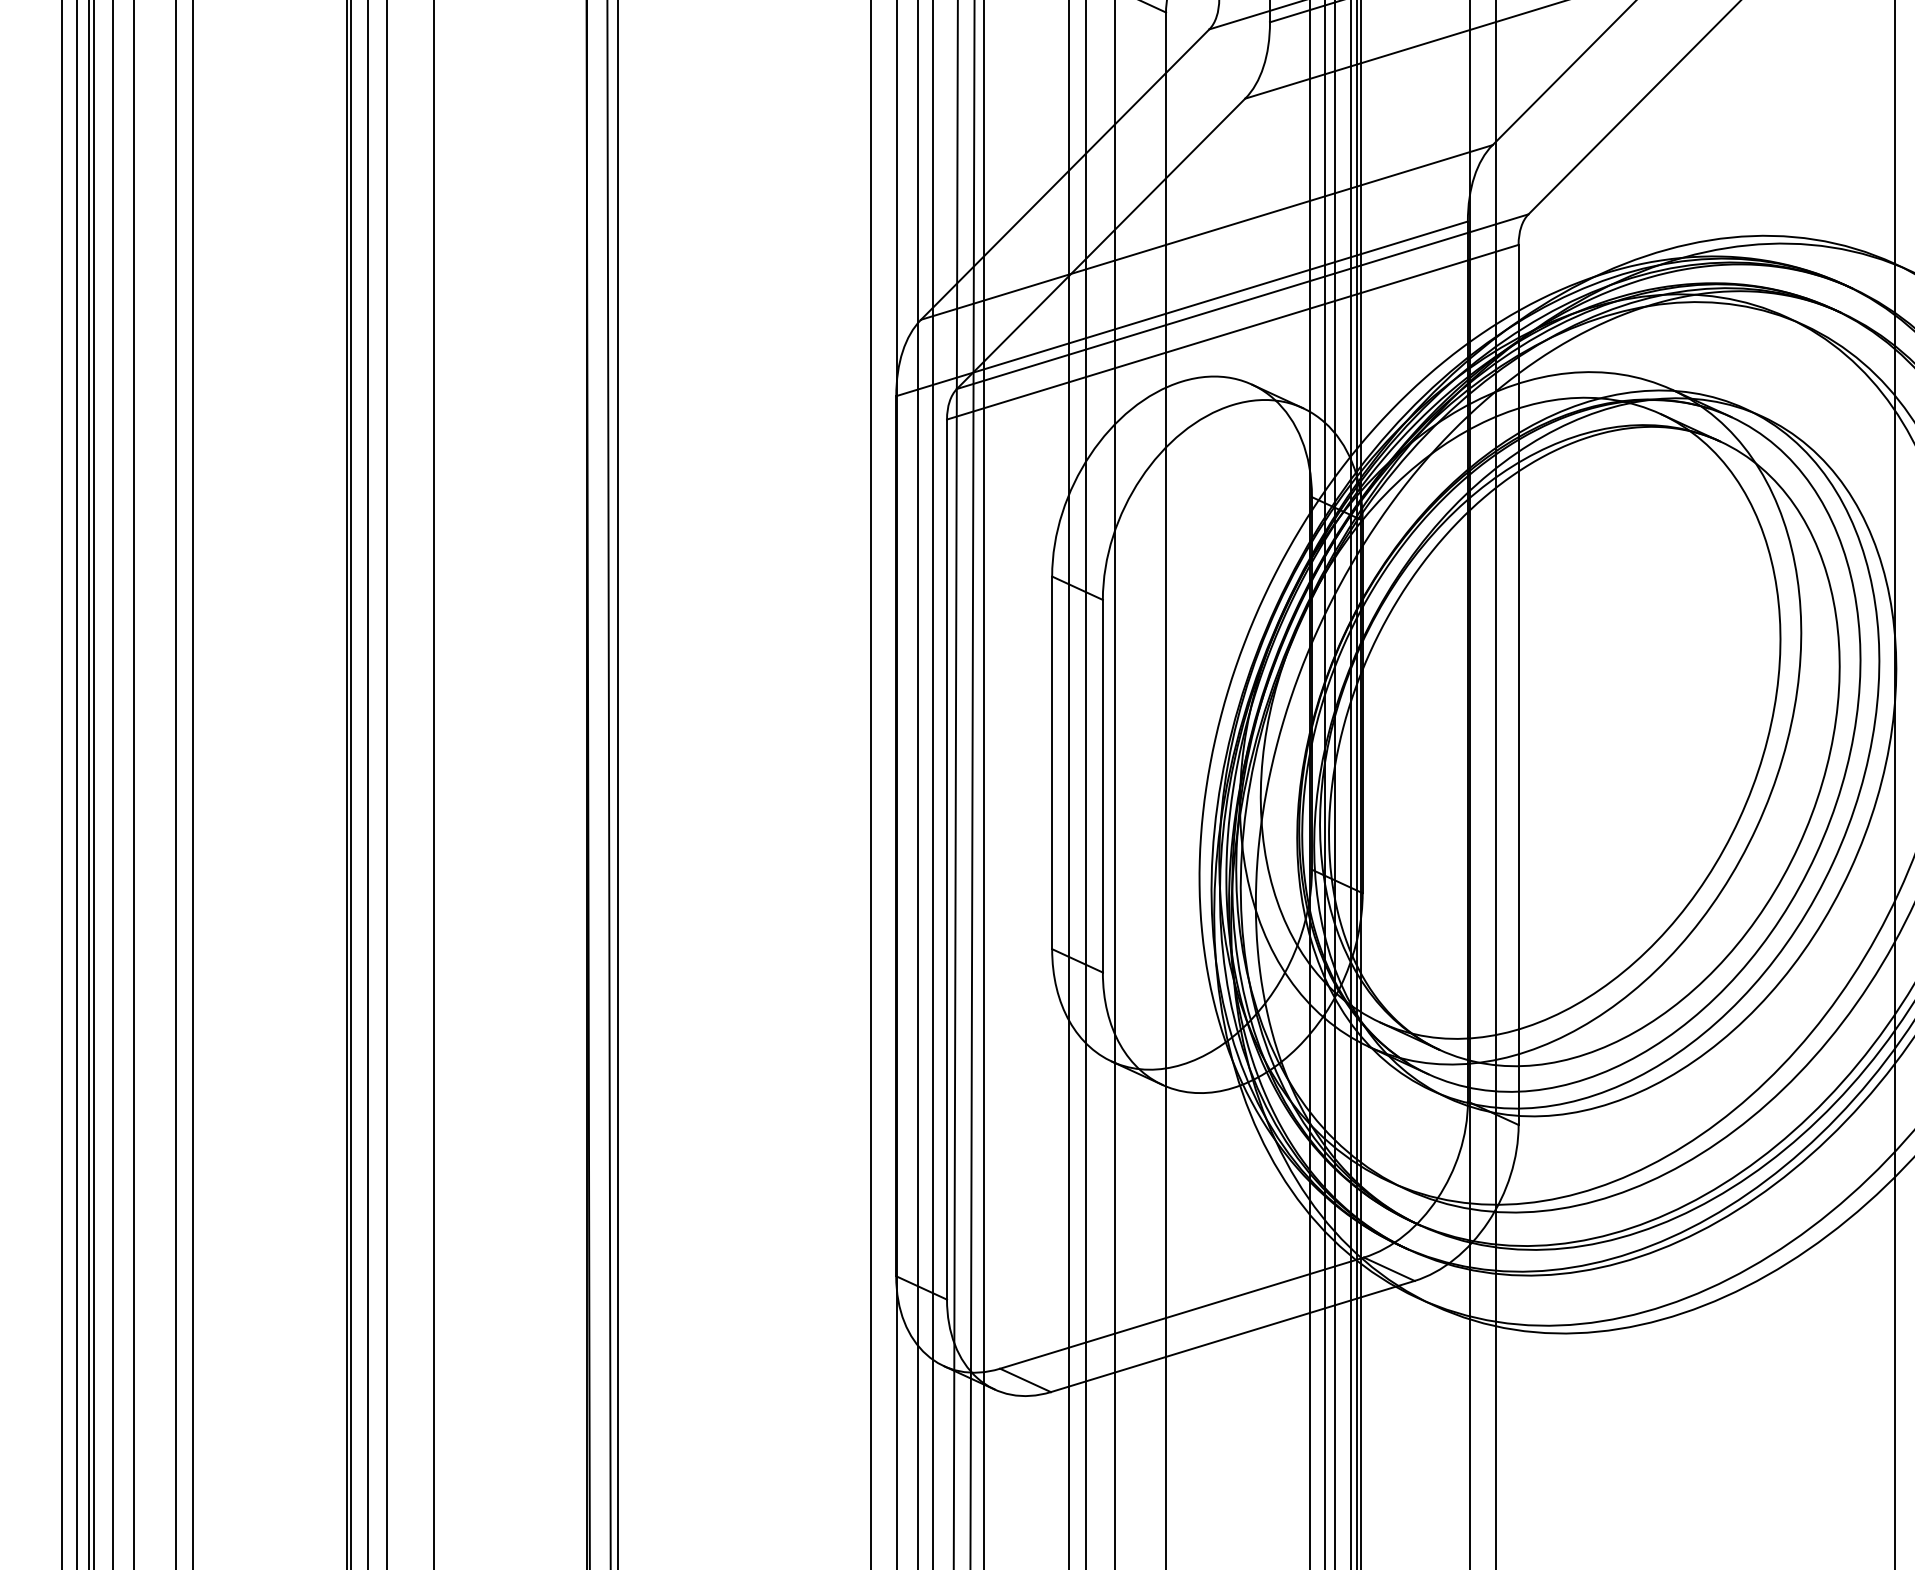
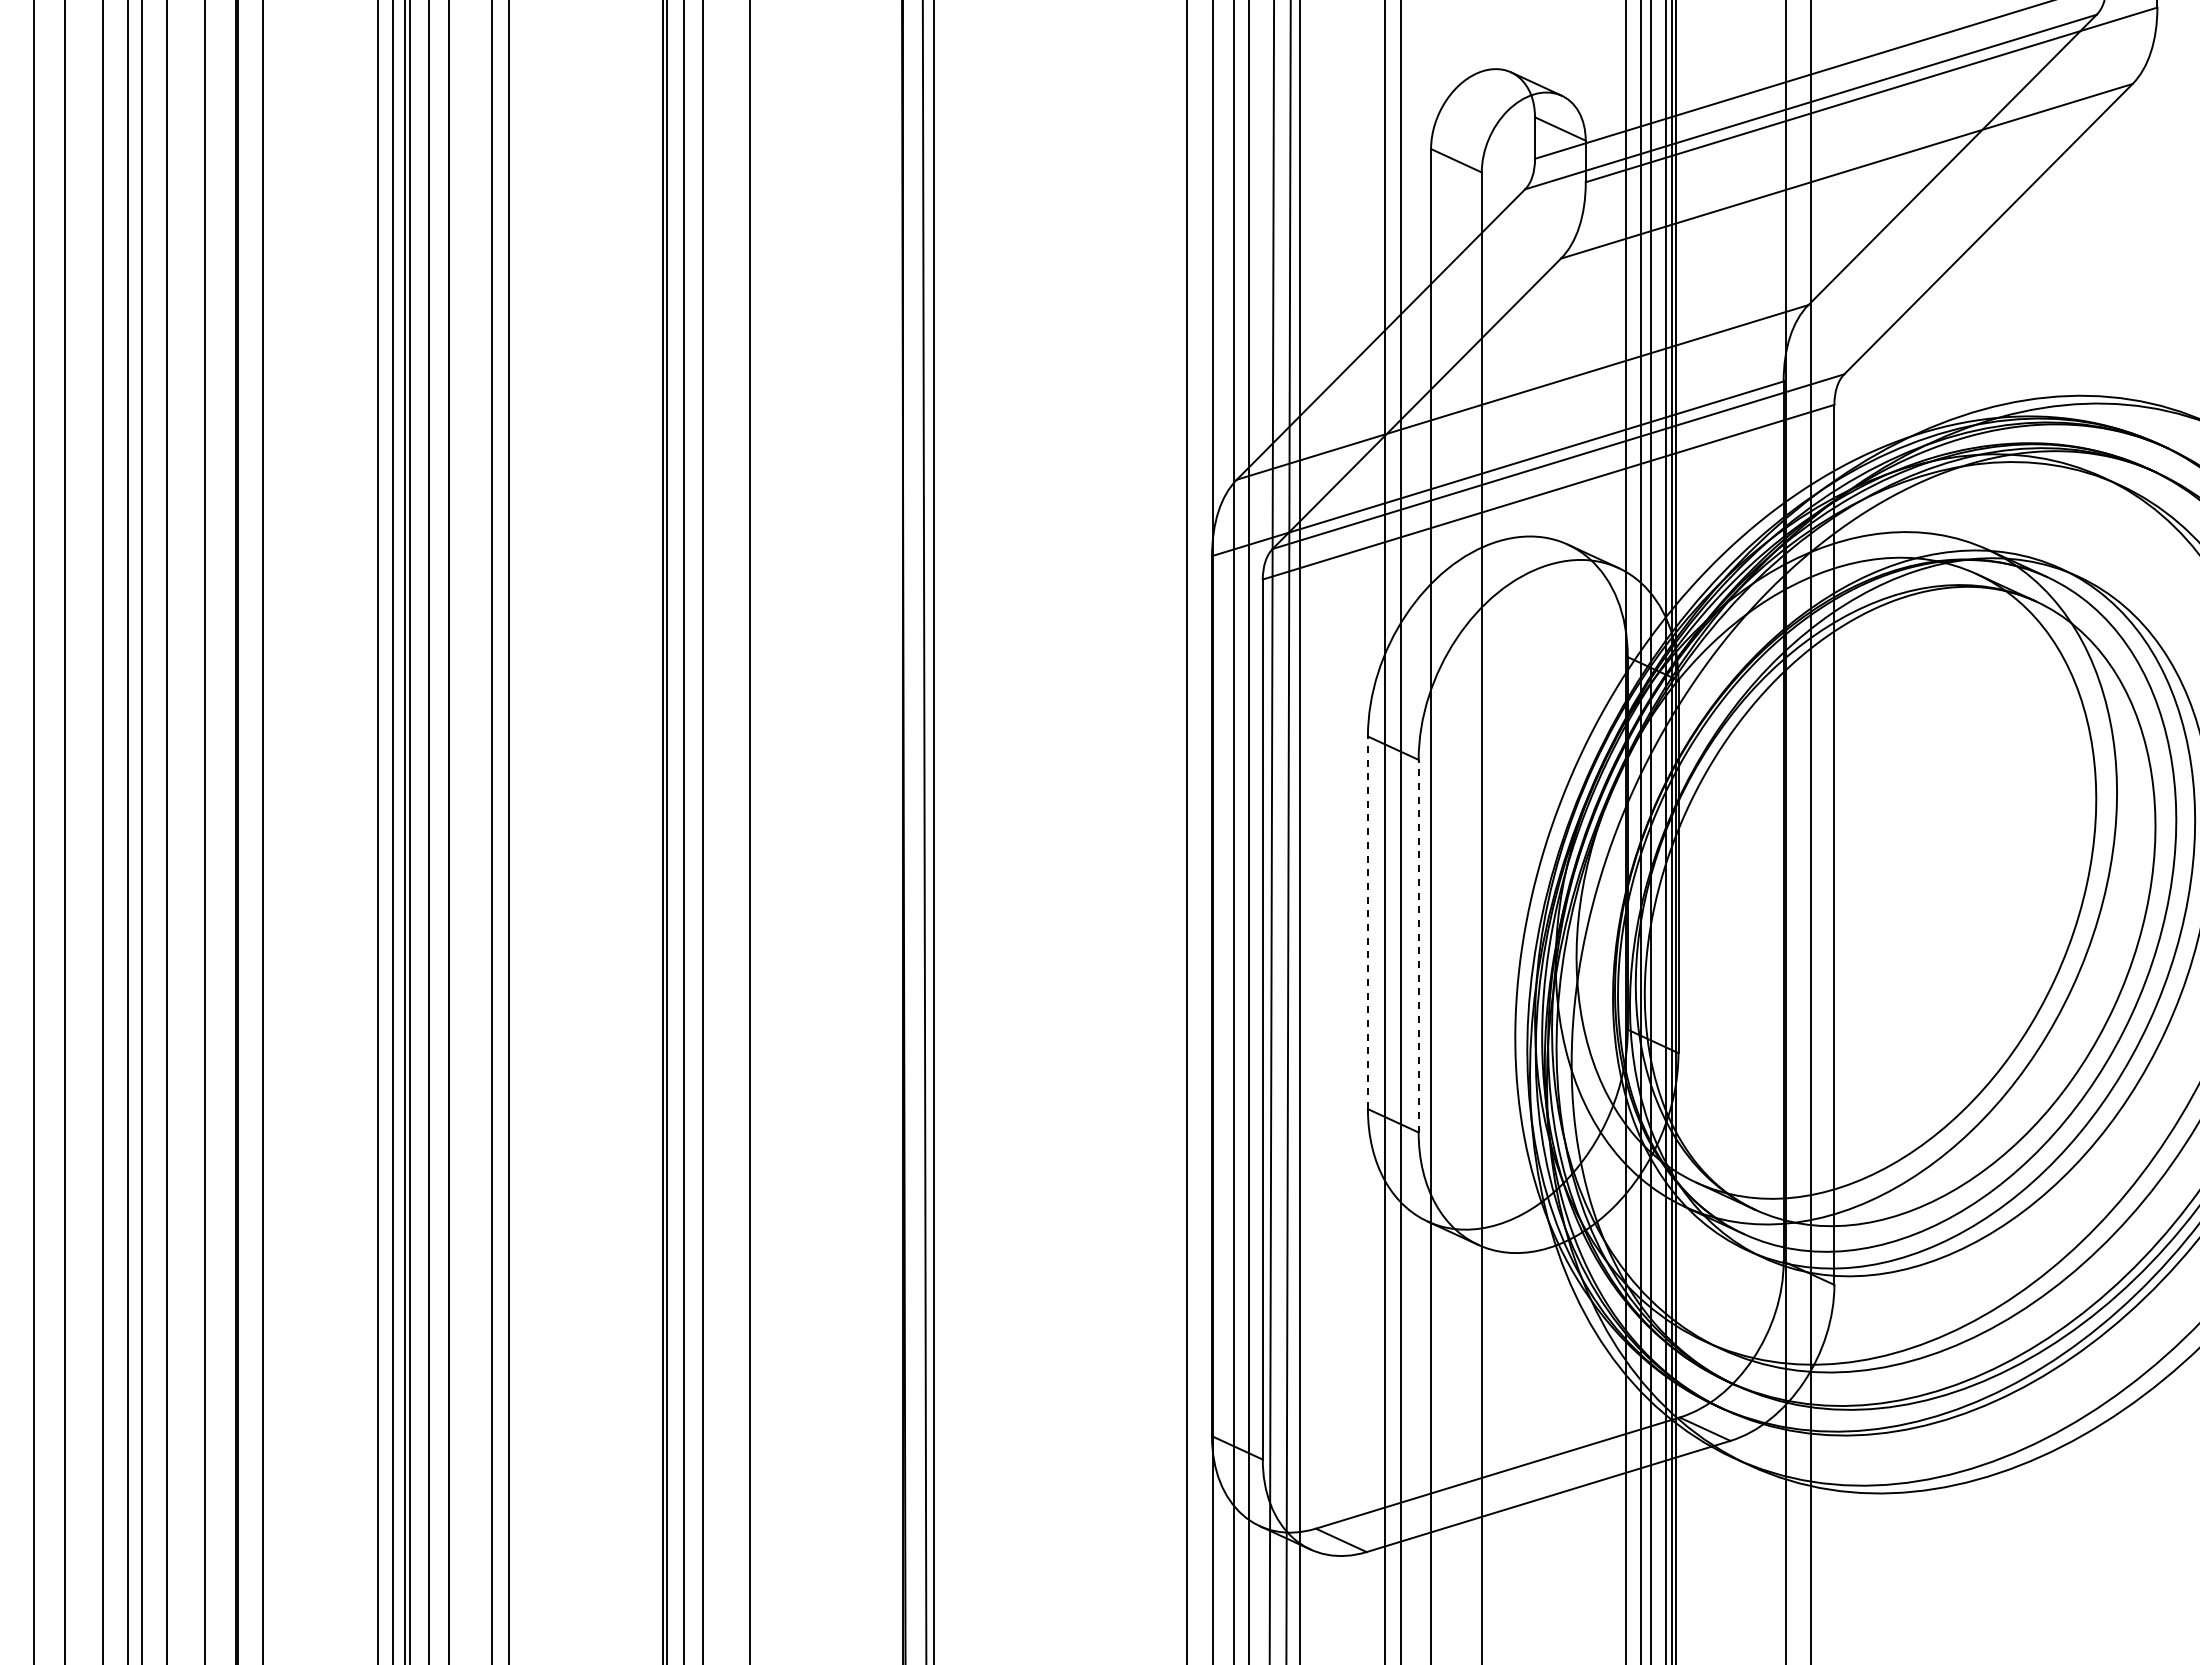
line: (1051, 762) -> (1367, 922), solid -> dashed
line: (1102, 785) -> (1418, 945), solid -> dashed

